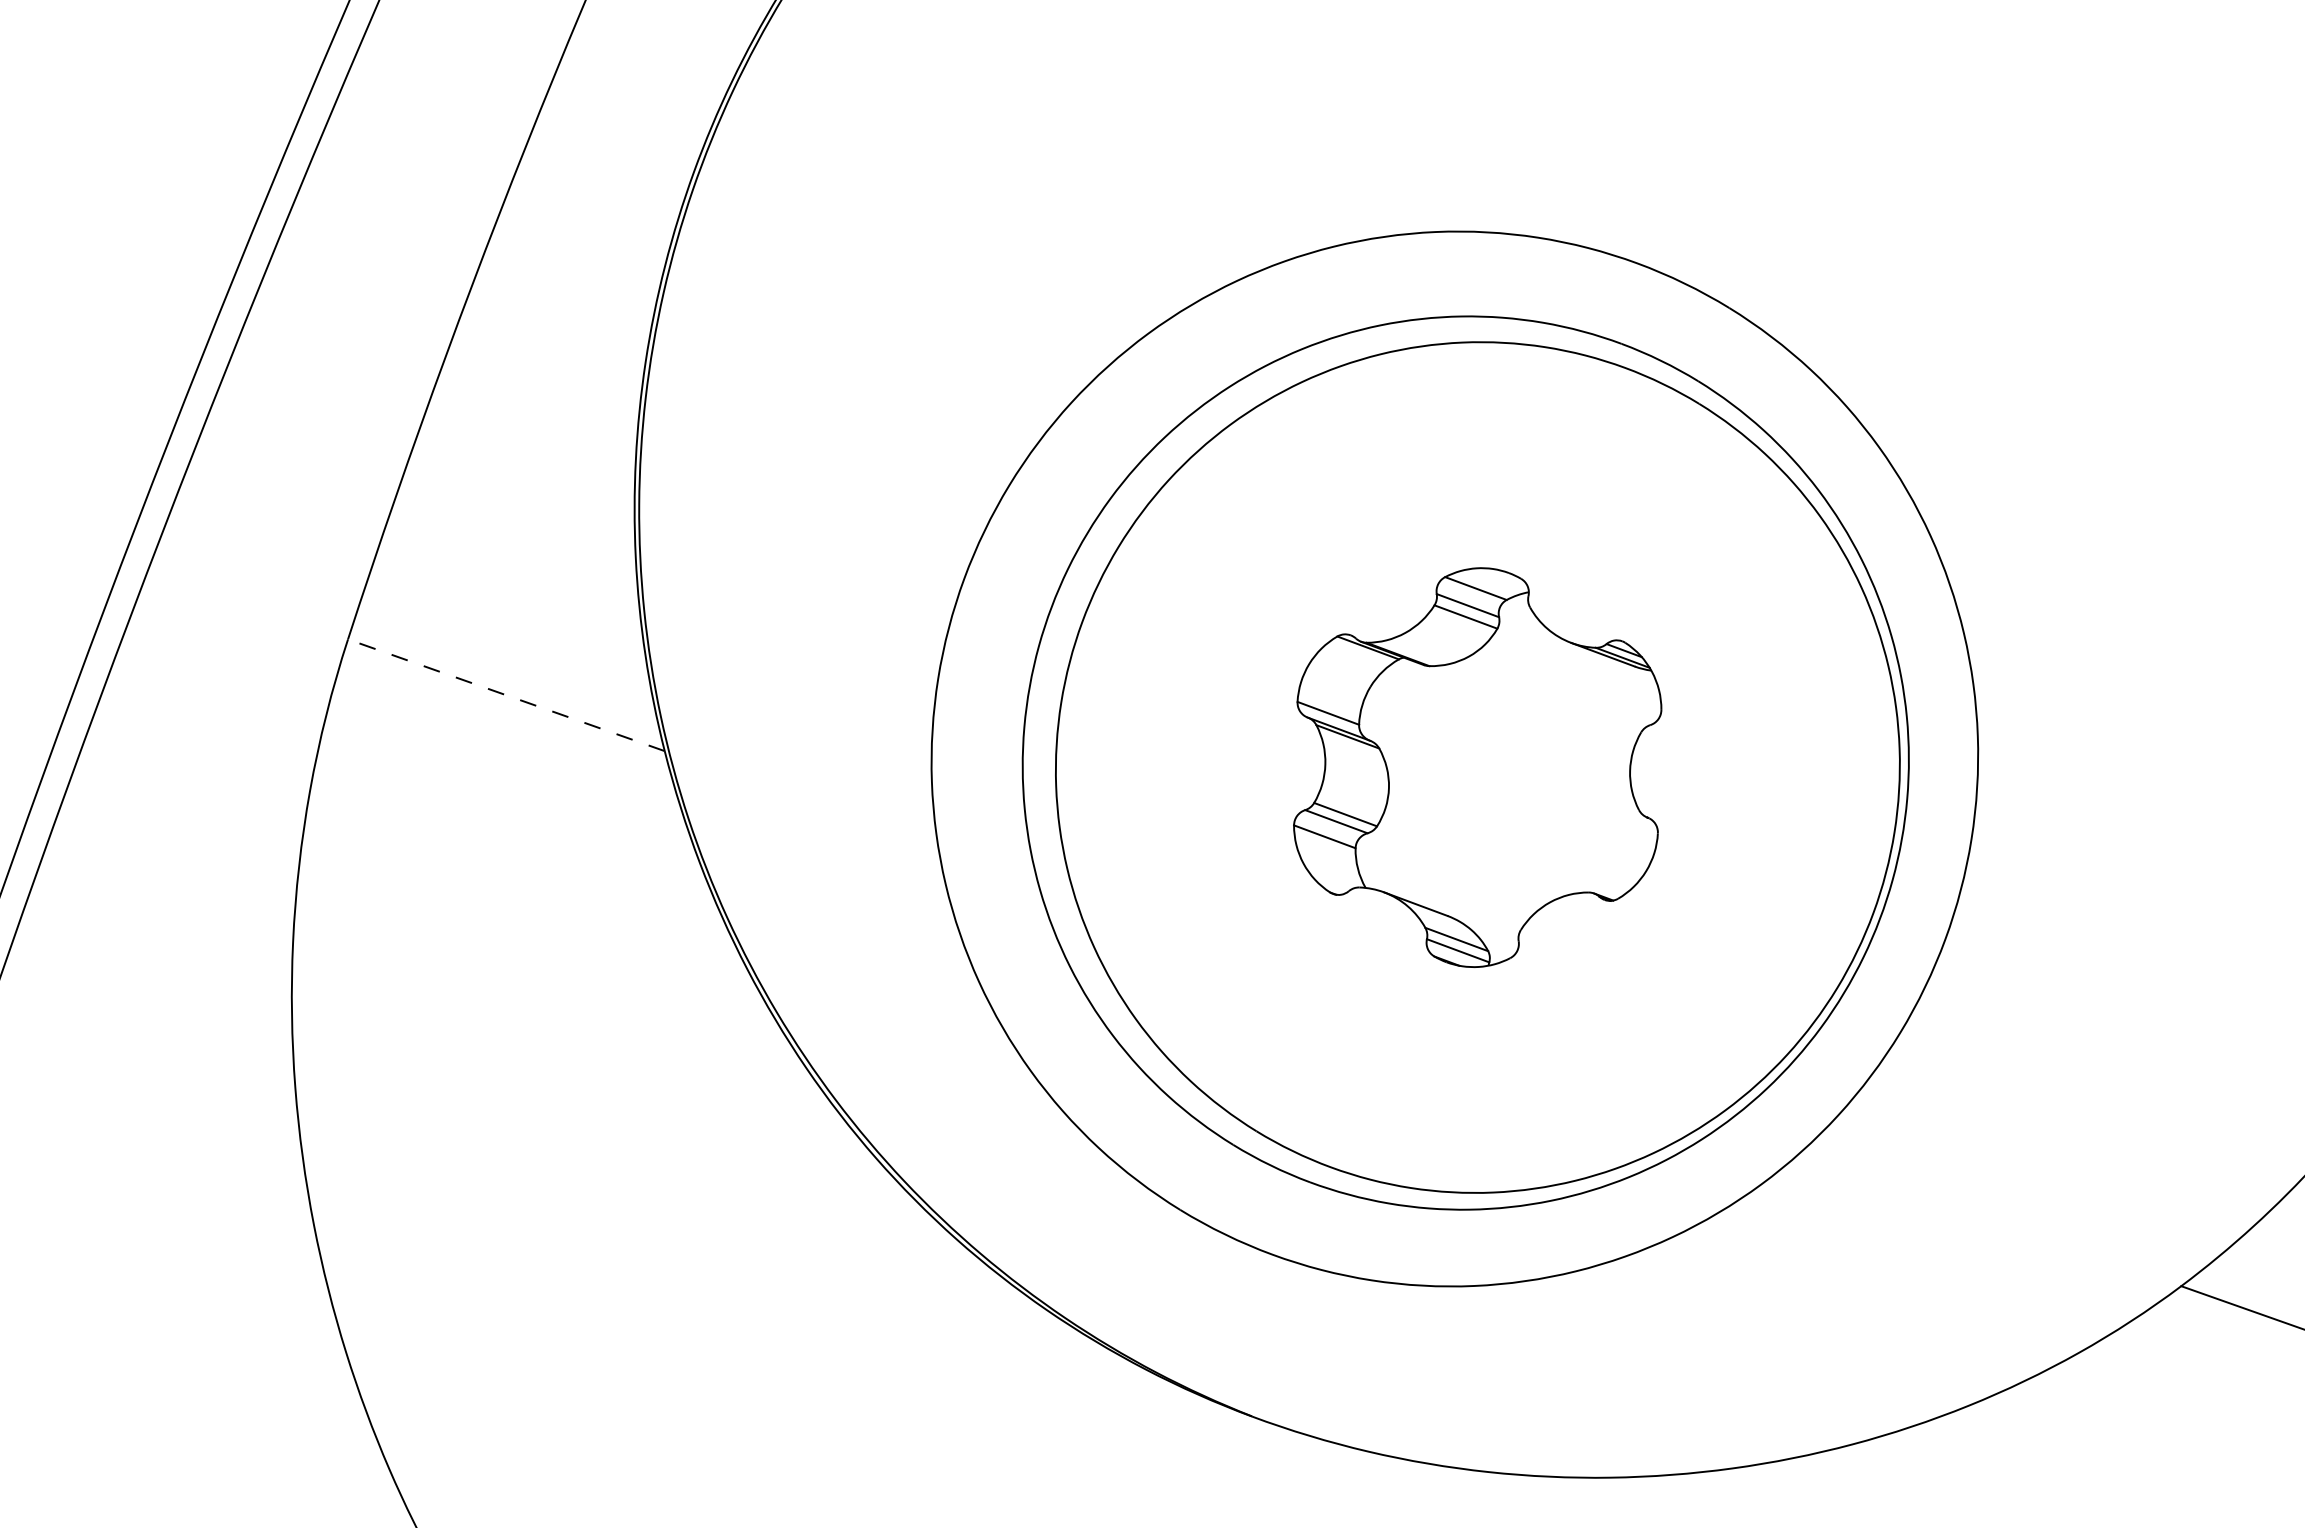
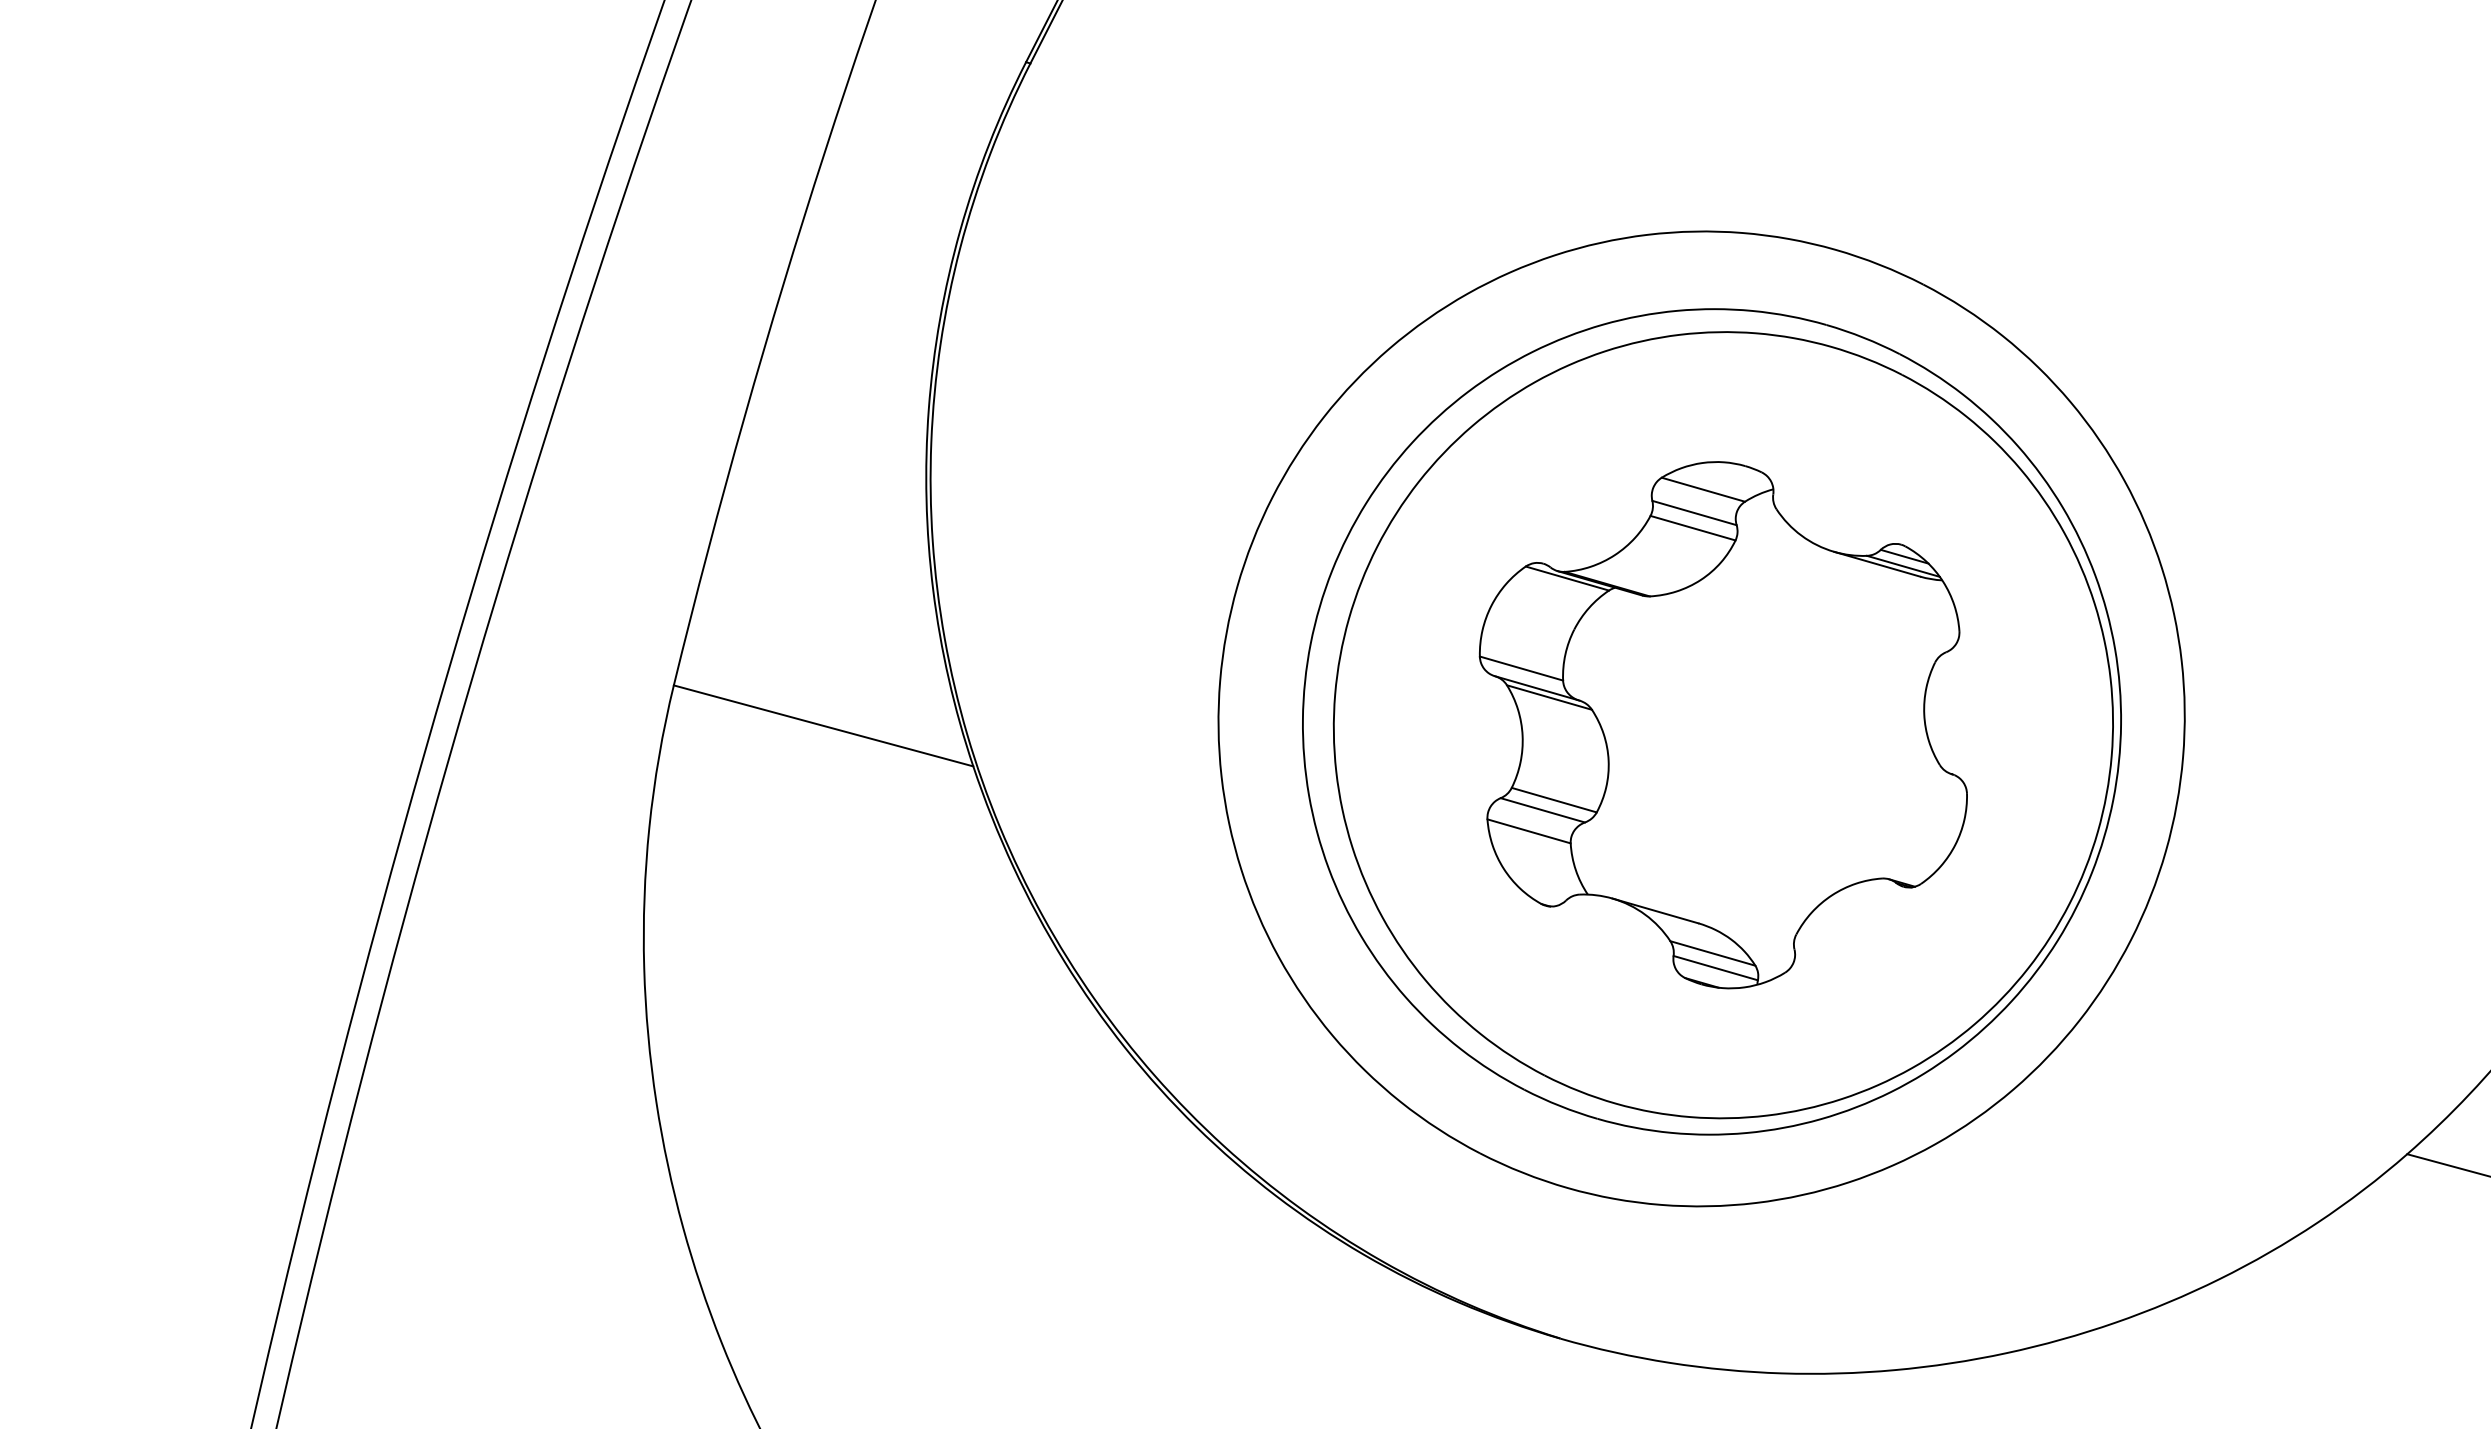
line: (506, 694) -> (823, 725), dashed -> solid
part: (1476, 767) -> (1722, 725), size x1.43

